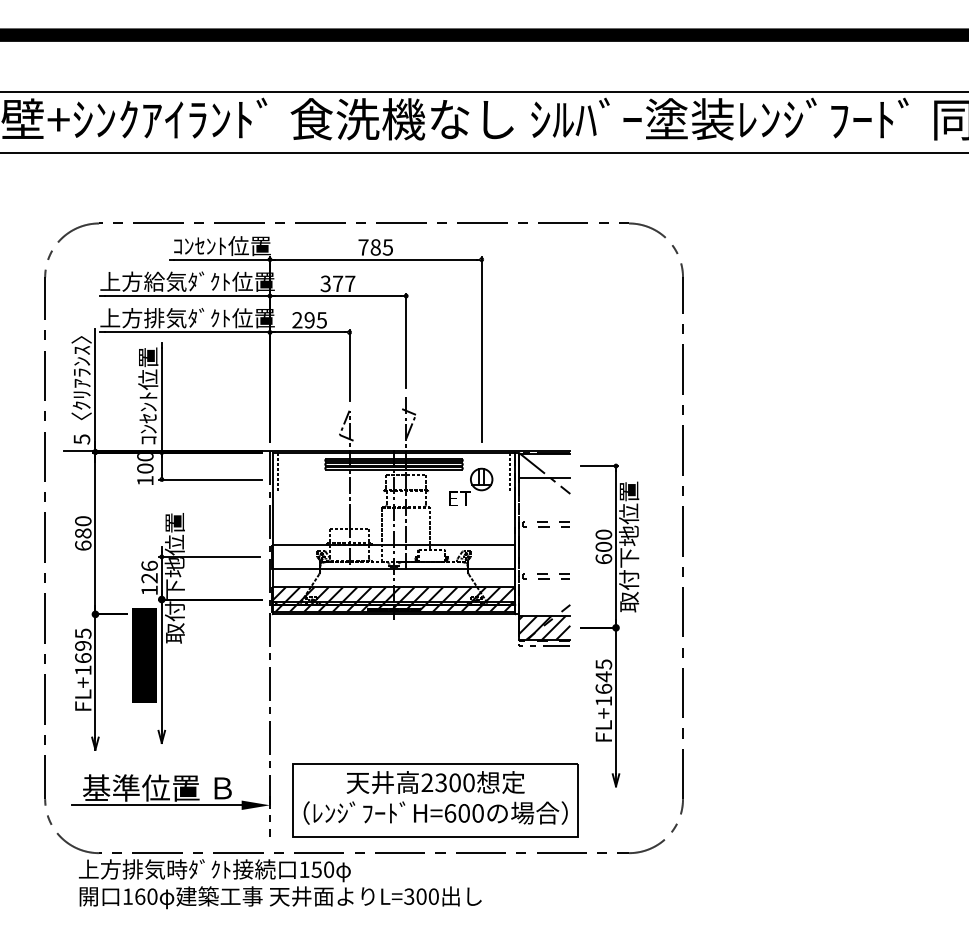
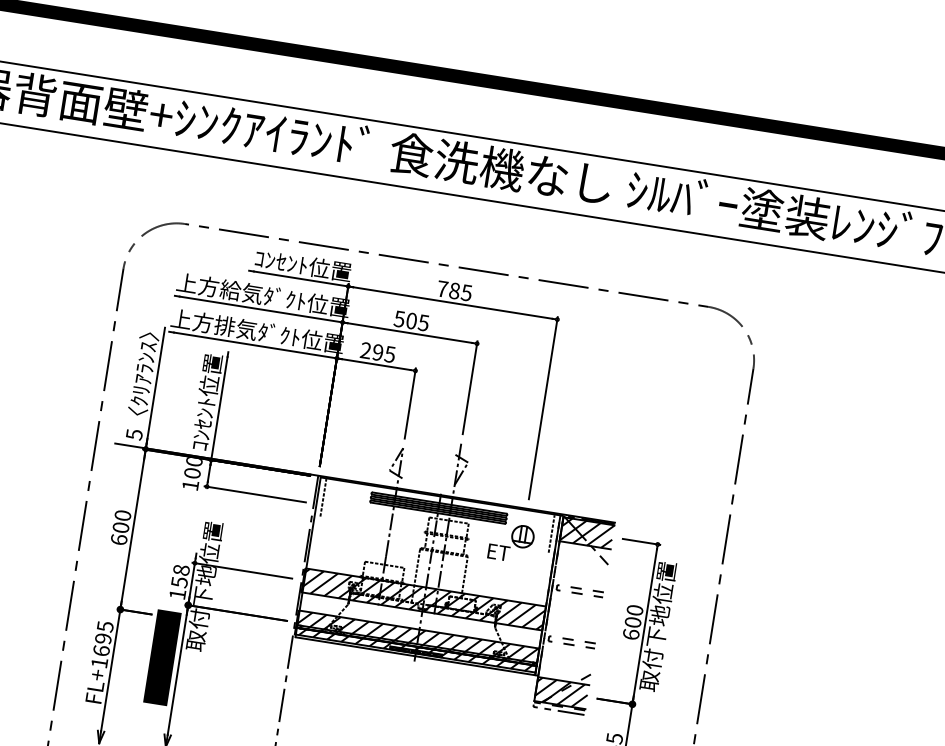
text: (338, 283) -> (412, 320), 377 -> 505
hatch: (544, 465) -> (587, 532), added
text: (83, 533) -> (121, 527), 680 -> 600
hatch: (393, 556) -> (423, 598), added
text: (149, 571) -> (180, 575), 126 -> 158

